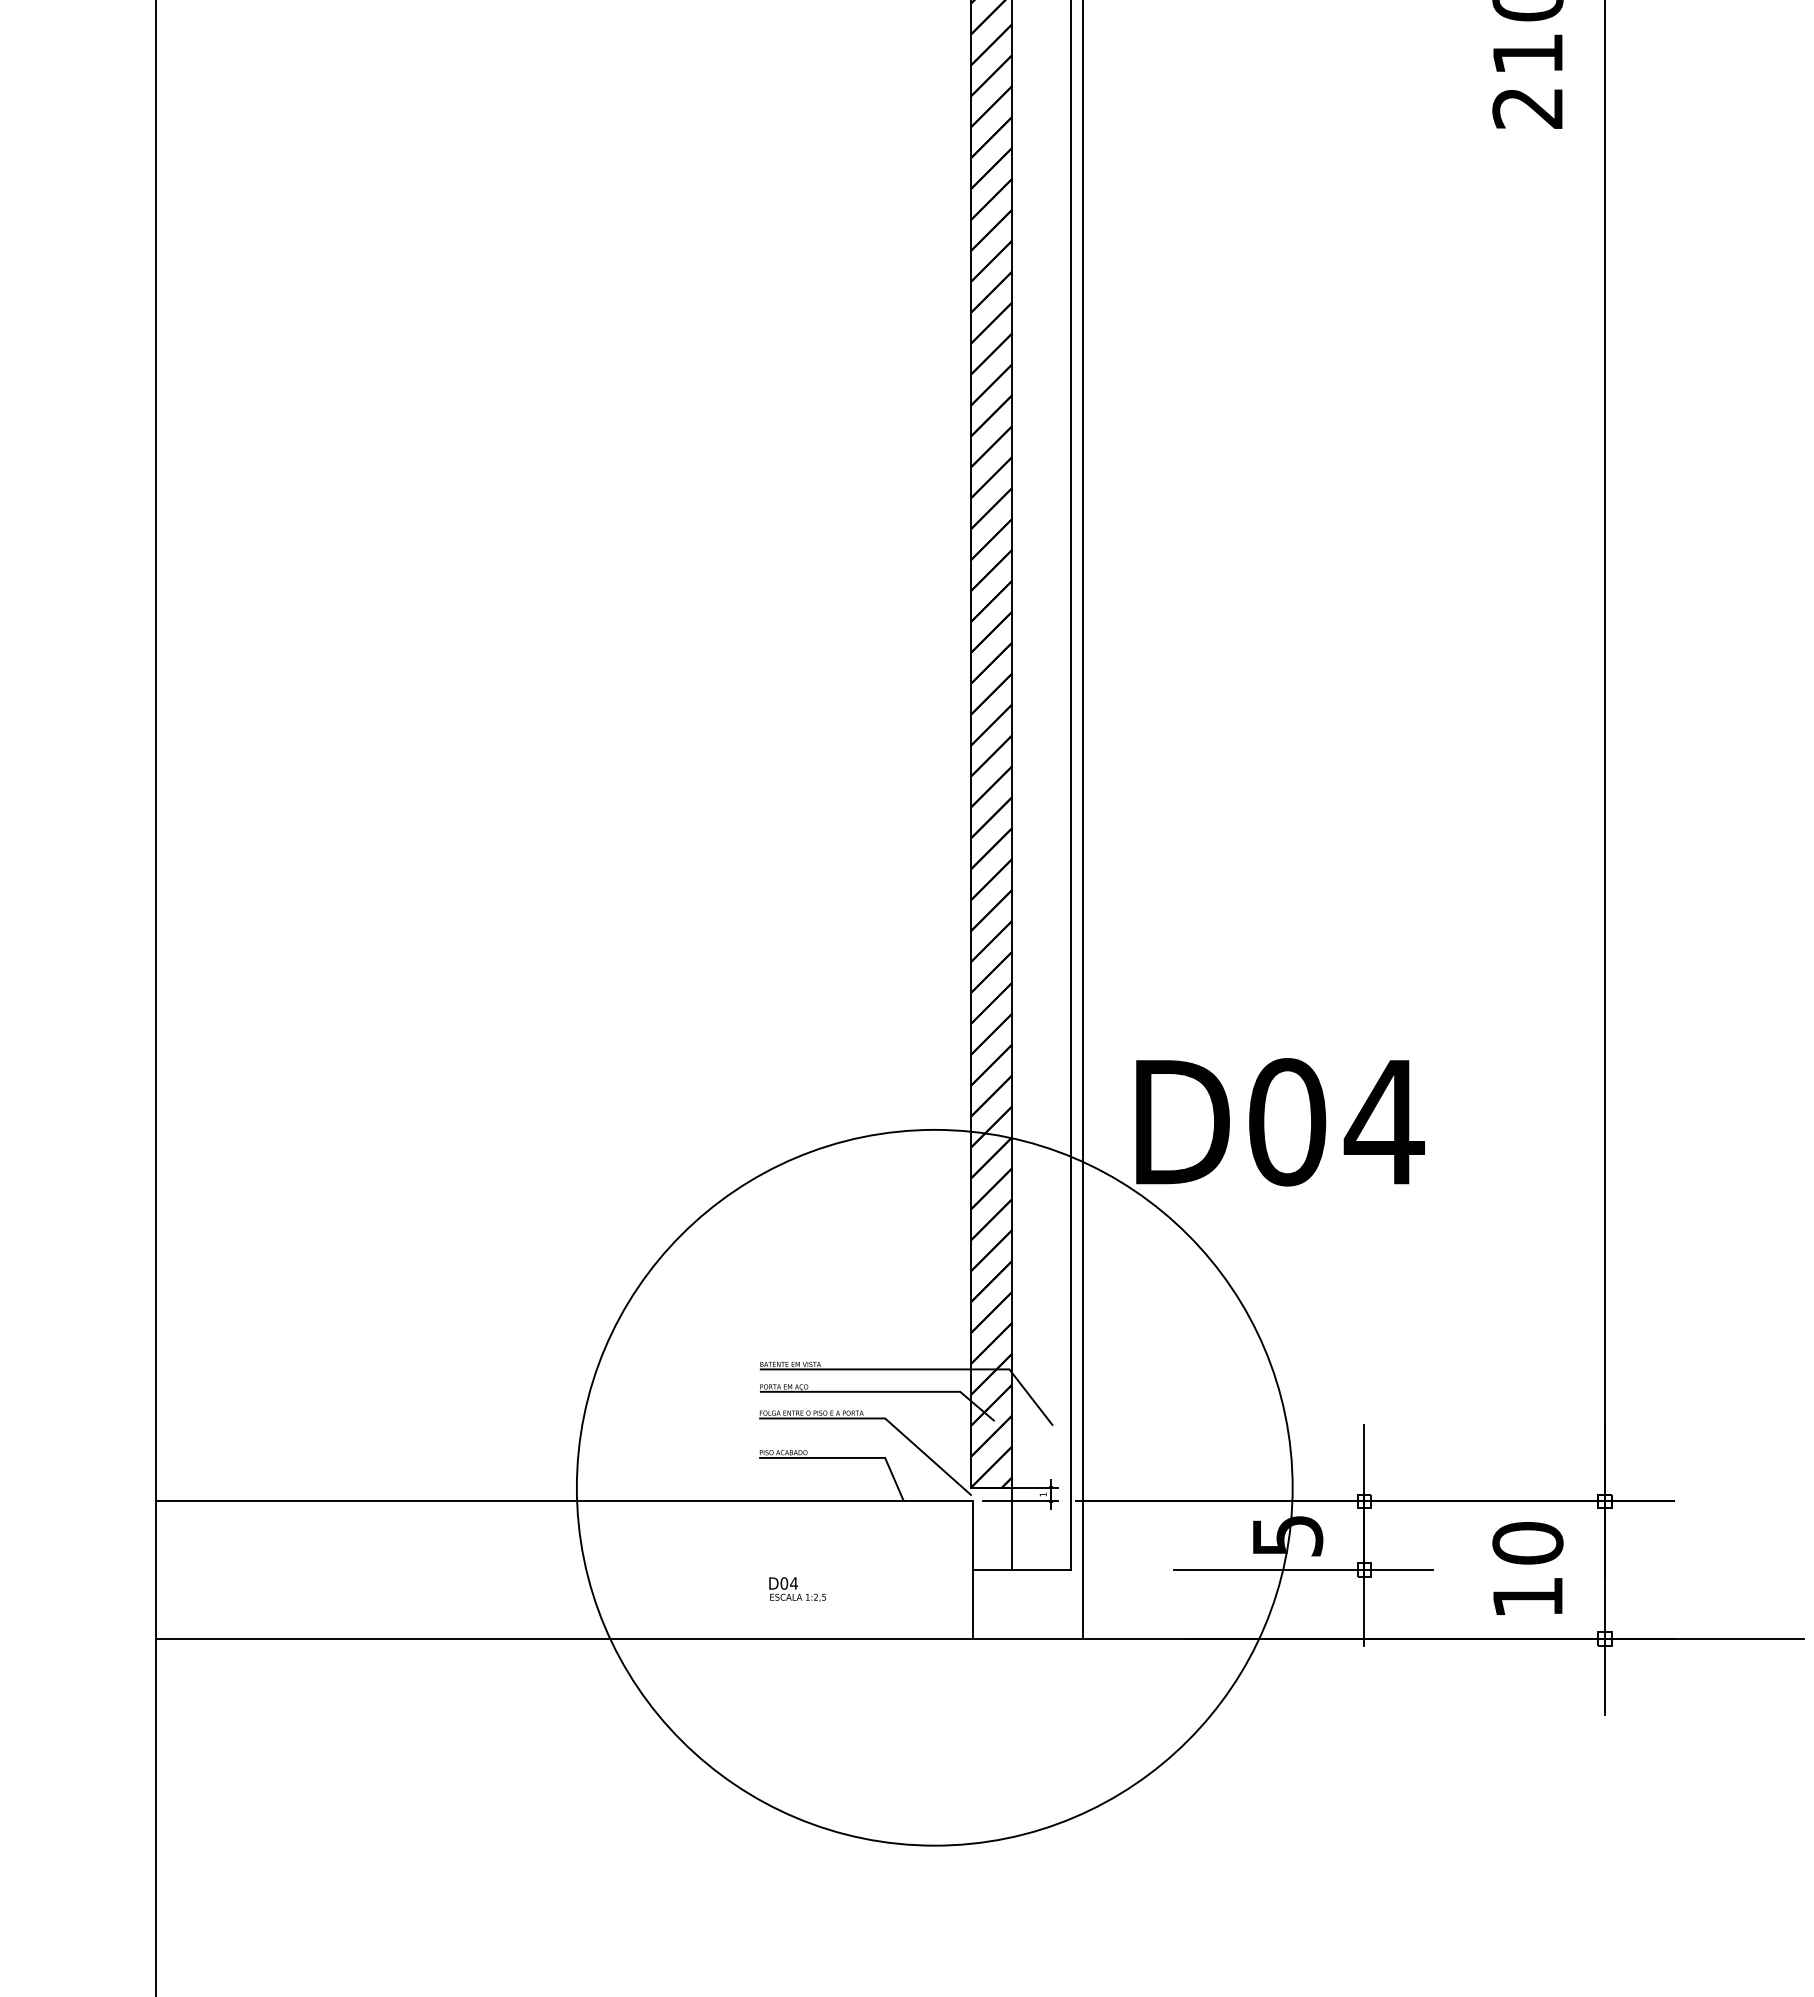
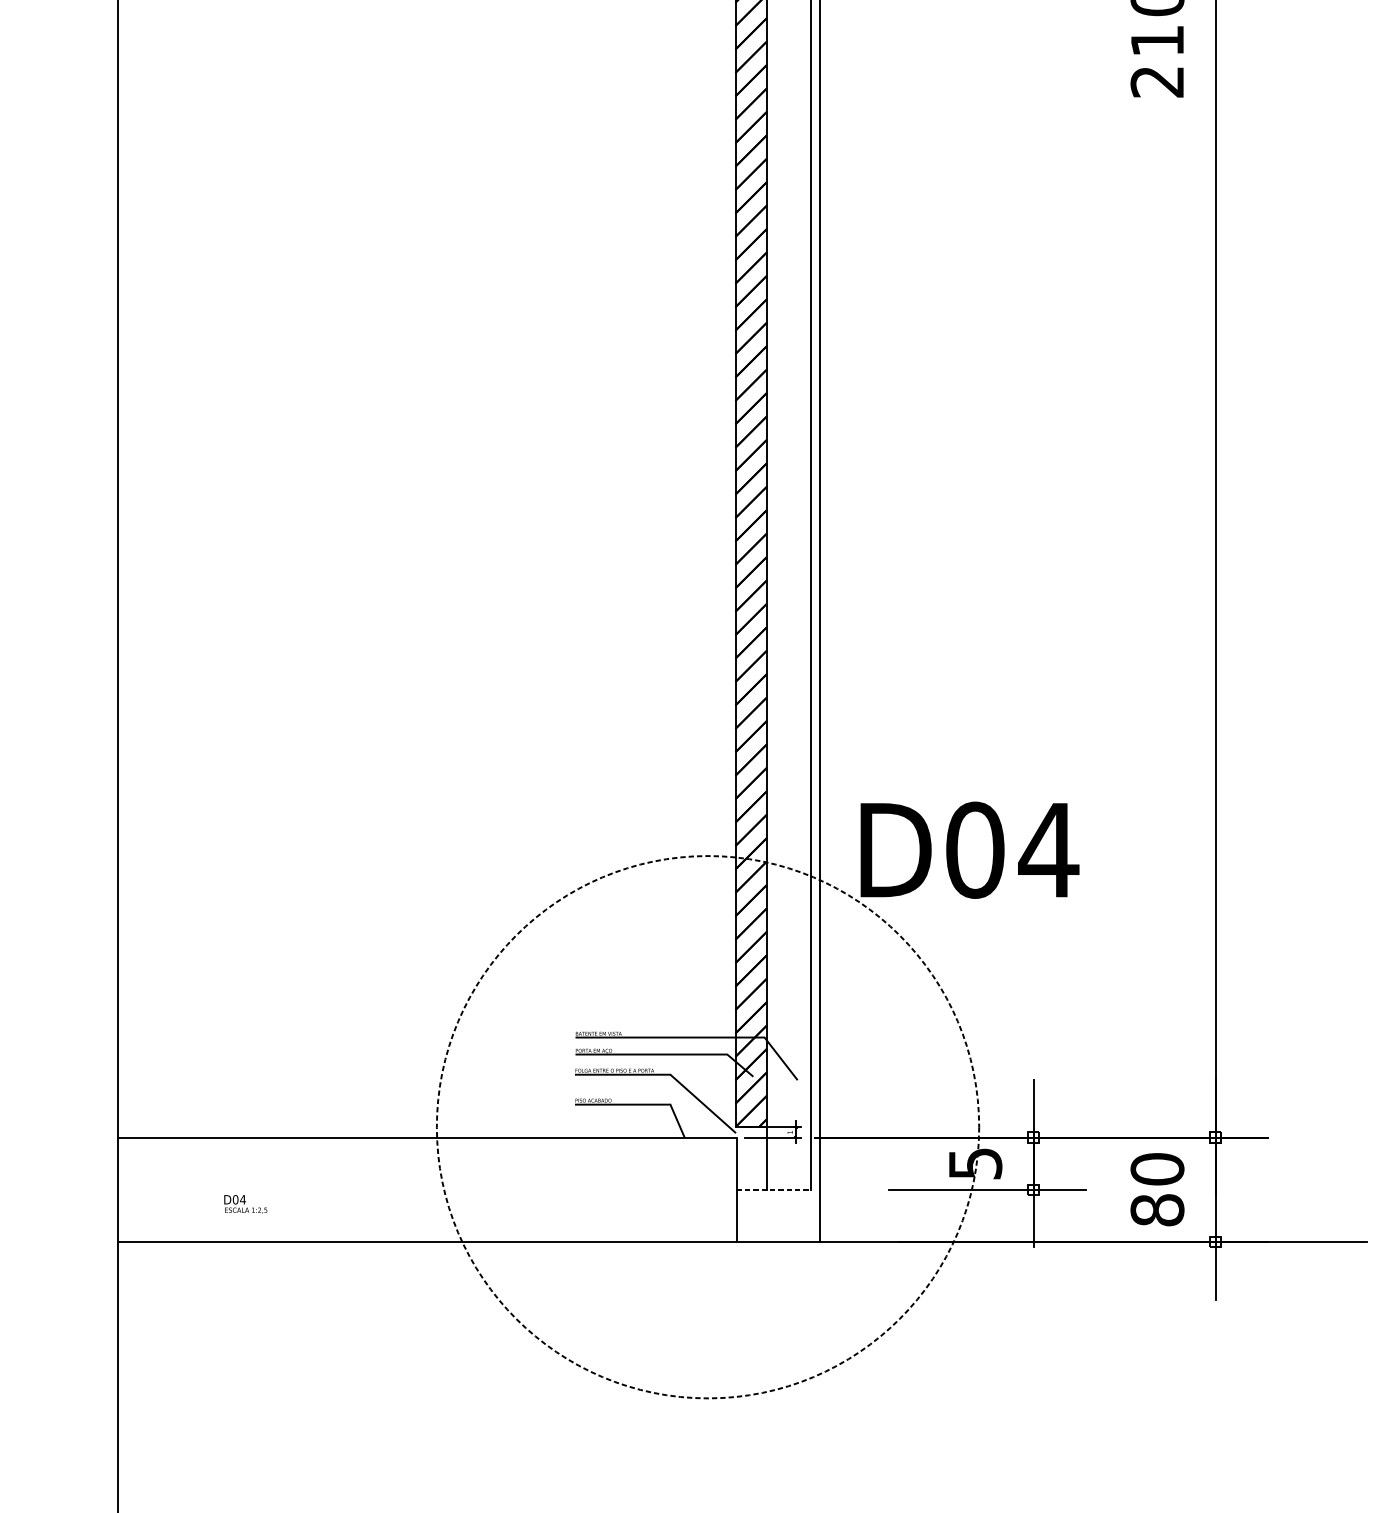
circle: (934, 1487) -> (707, 1127), solid -> dashed
line: (1022, 1570) -> (774, 1189), solid -> dashed
text: (797, 1589) -> (245, 1204), moved
text: (1527, 1597) -> (1157, 1210), 10 -> 80

